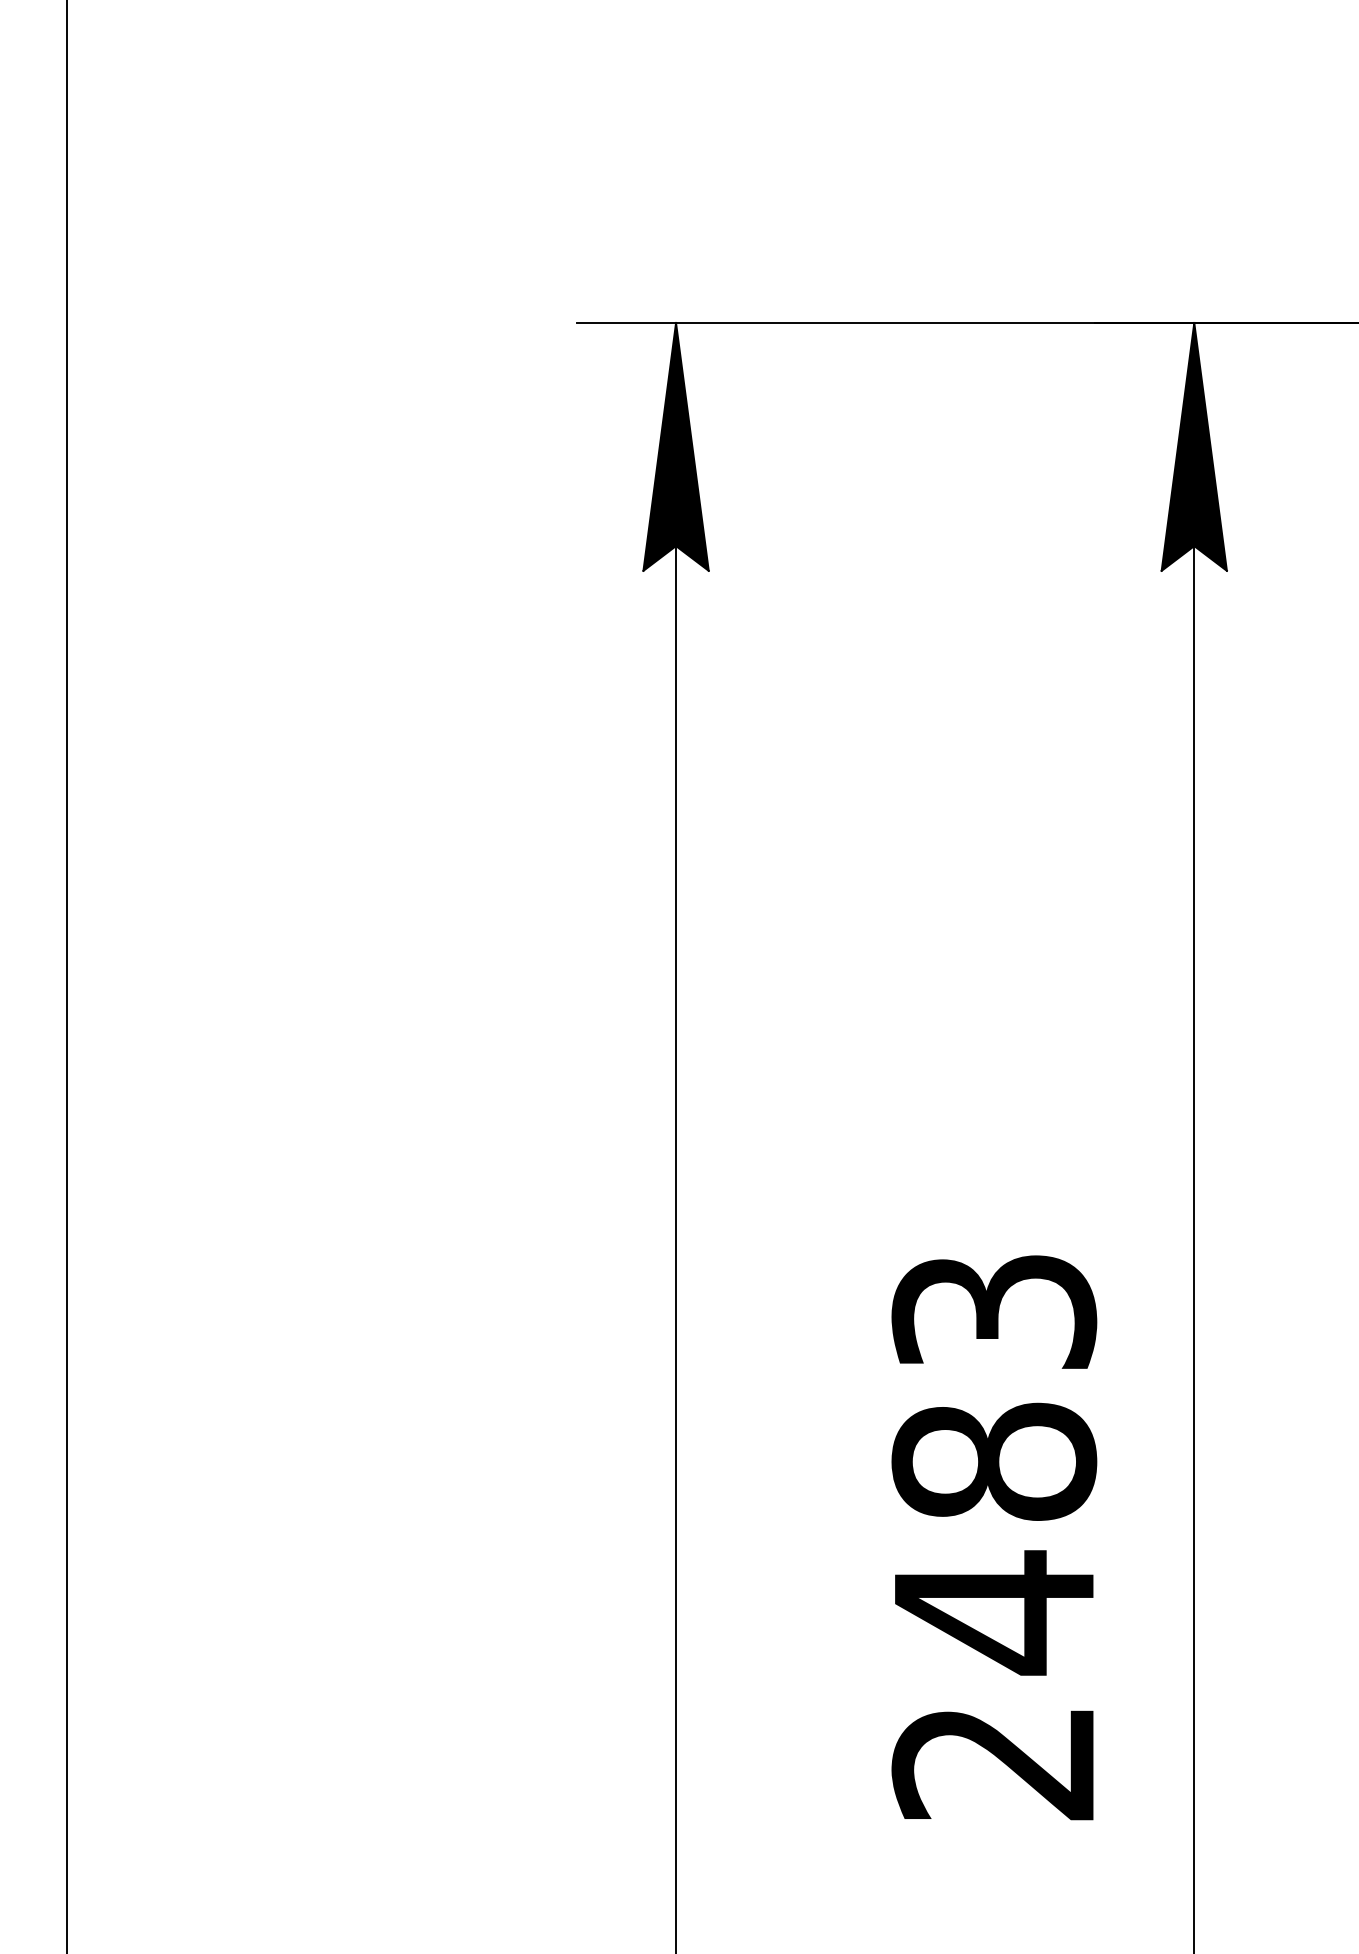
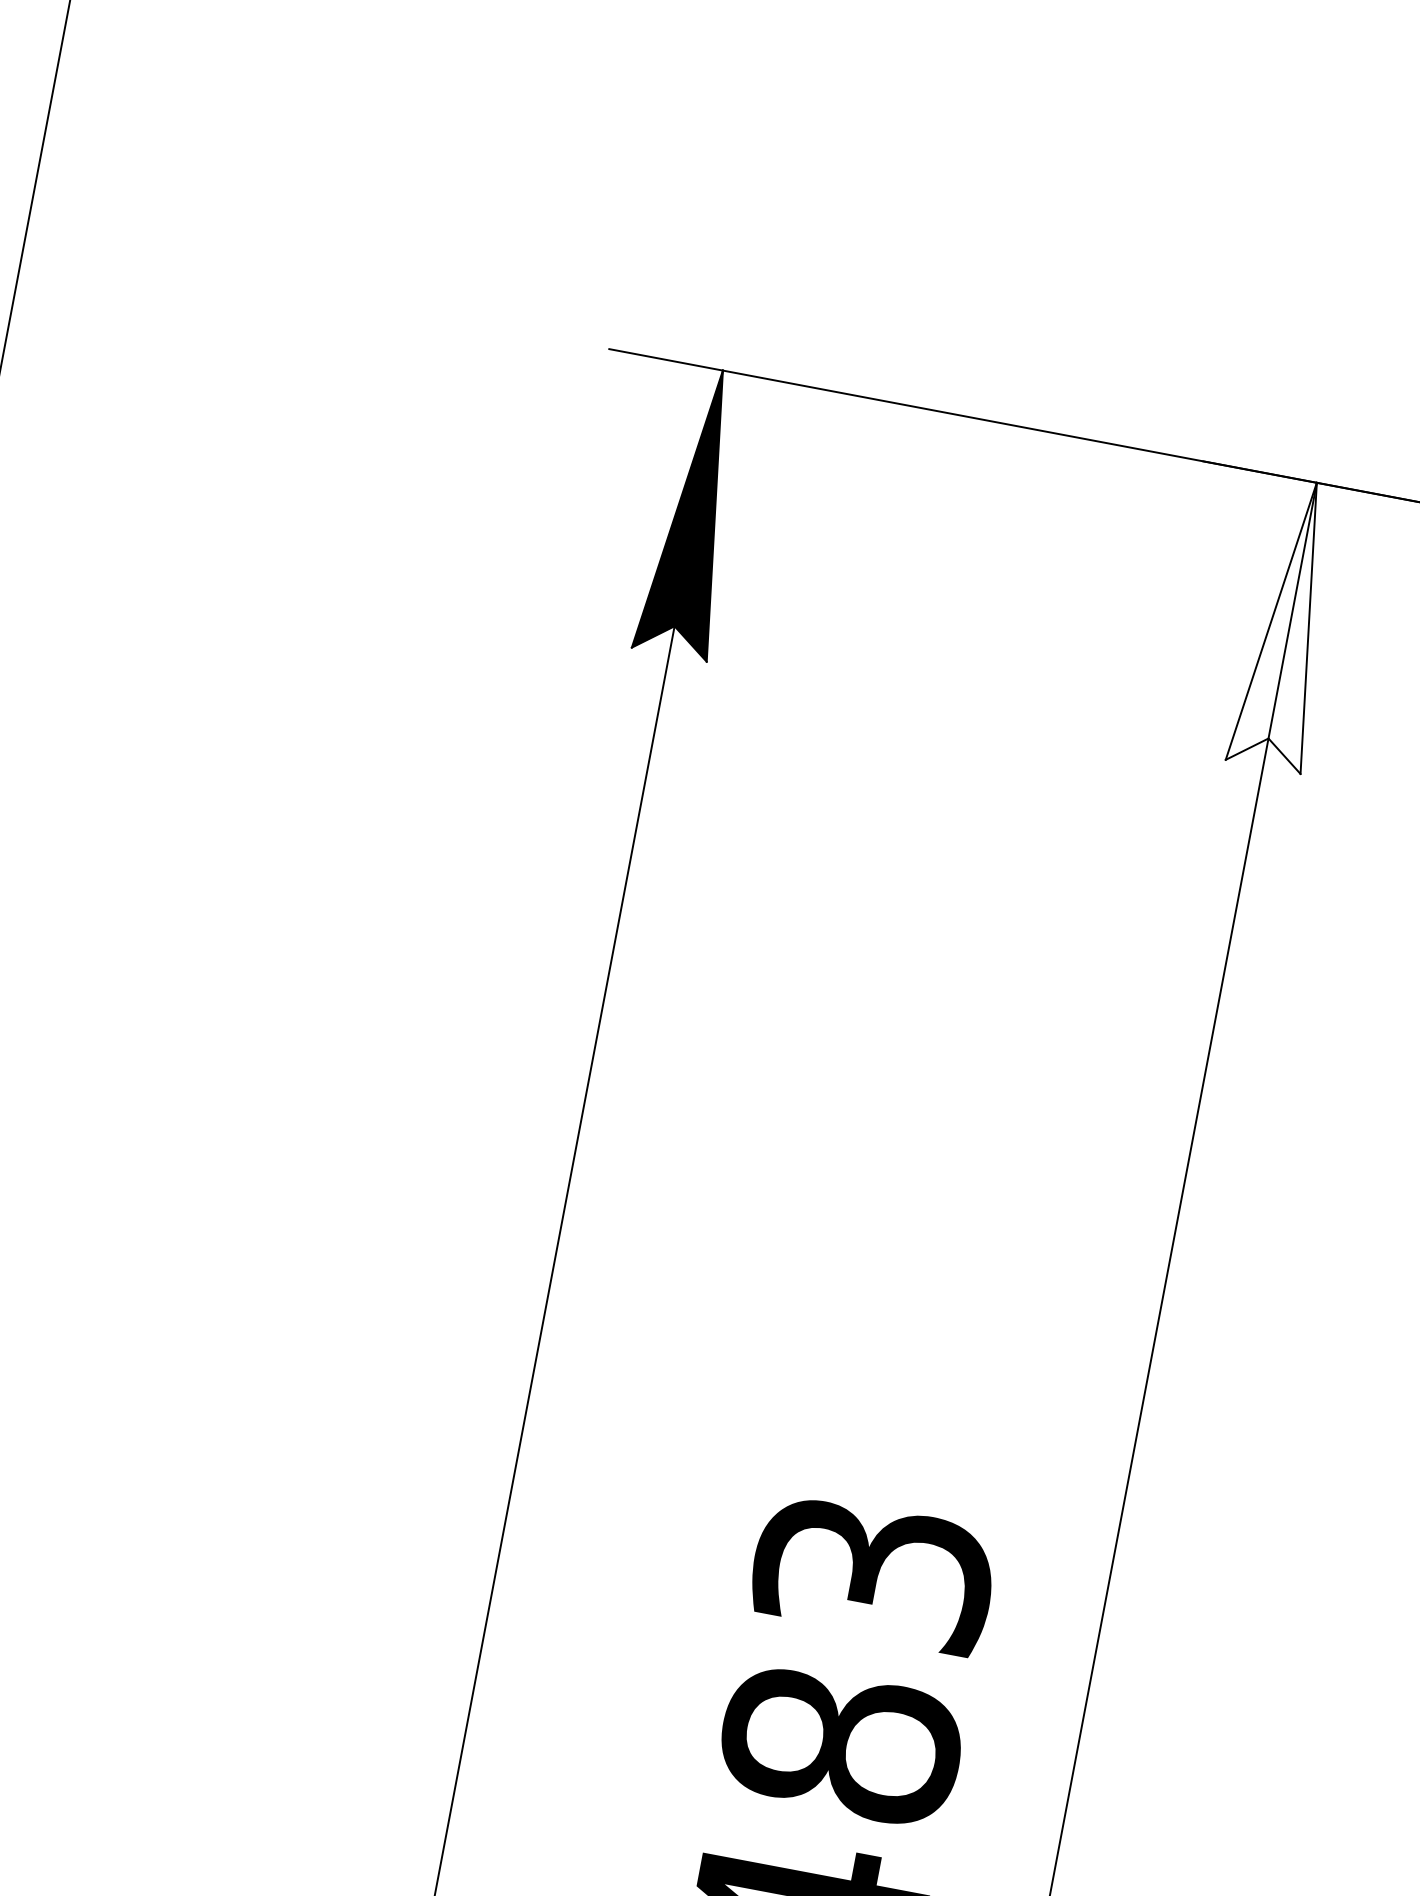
fill: (1193, 446) -> (1289, 624), removed

